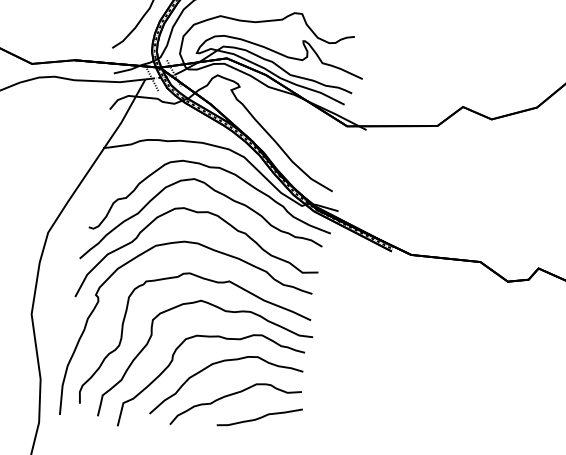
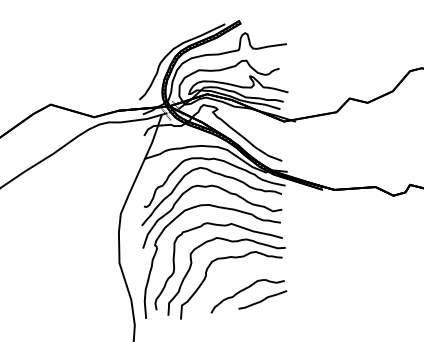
curve: (220, 363) -> (234, 272), removed

